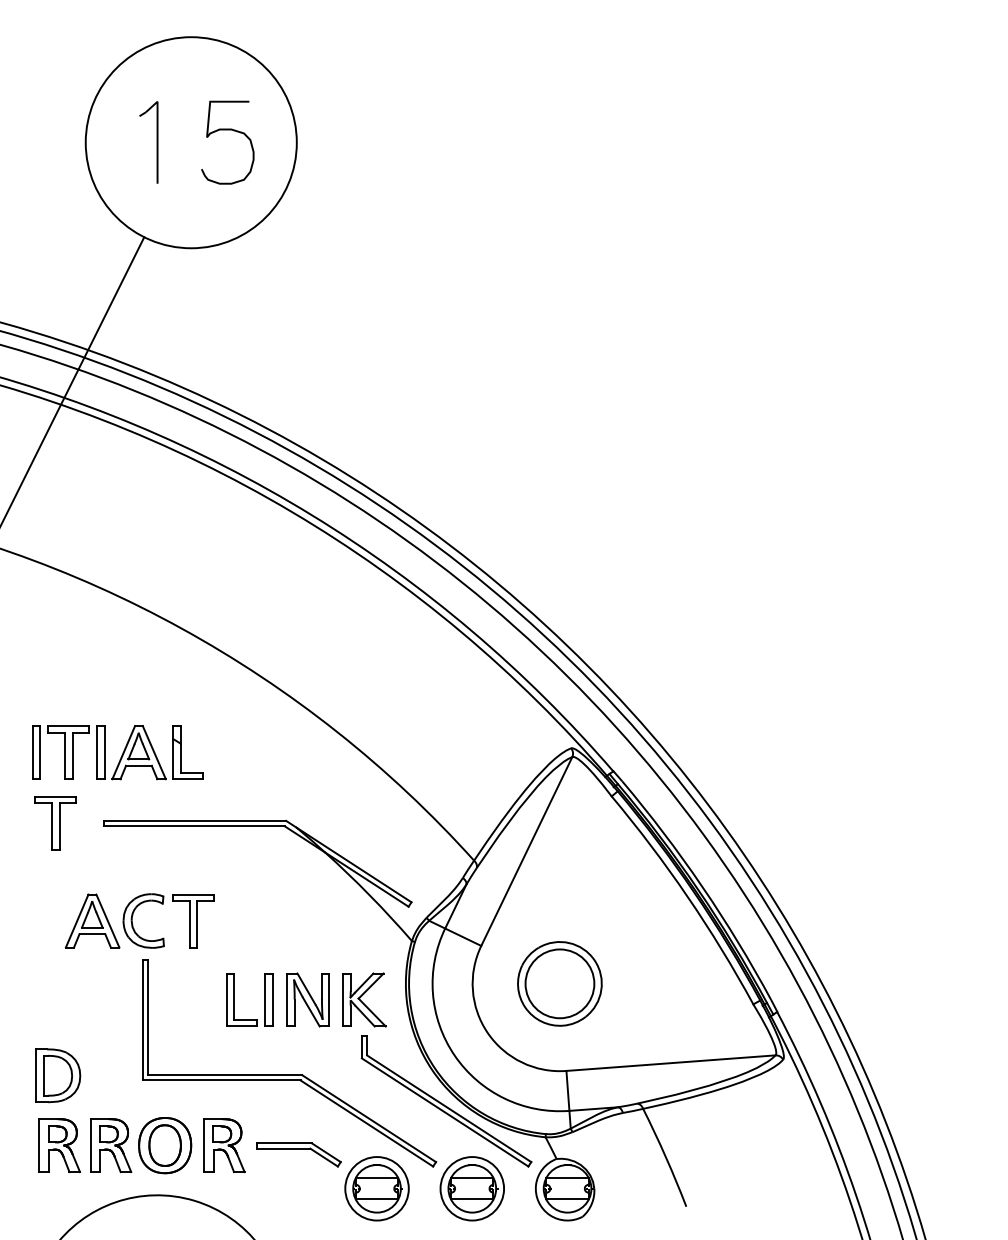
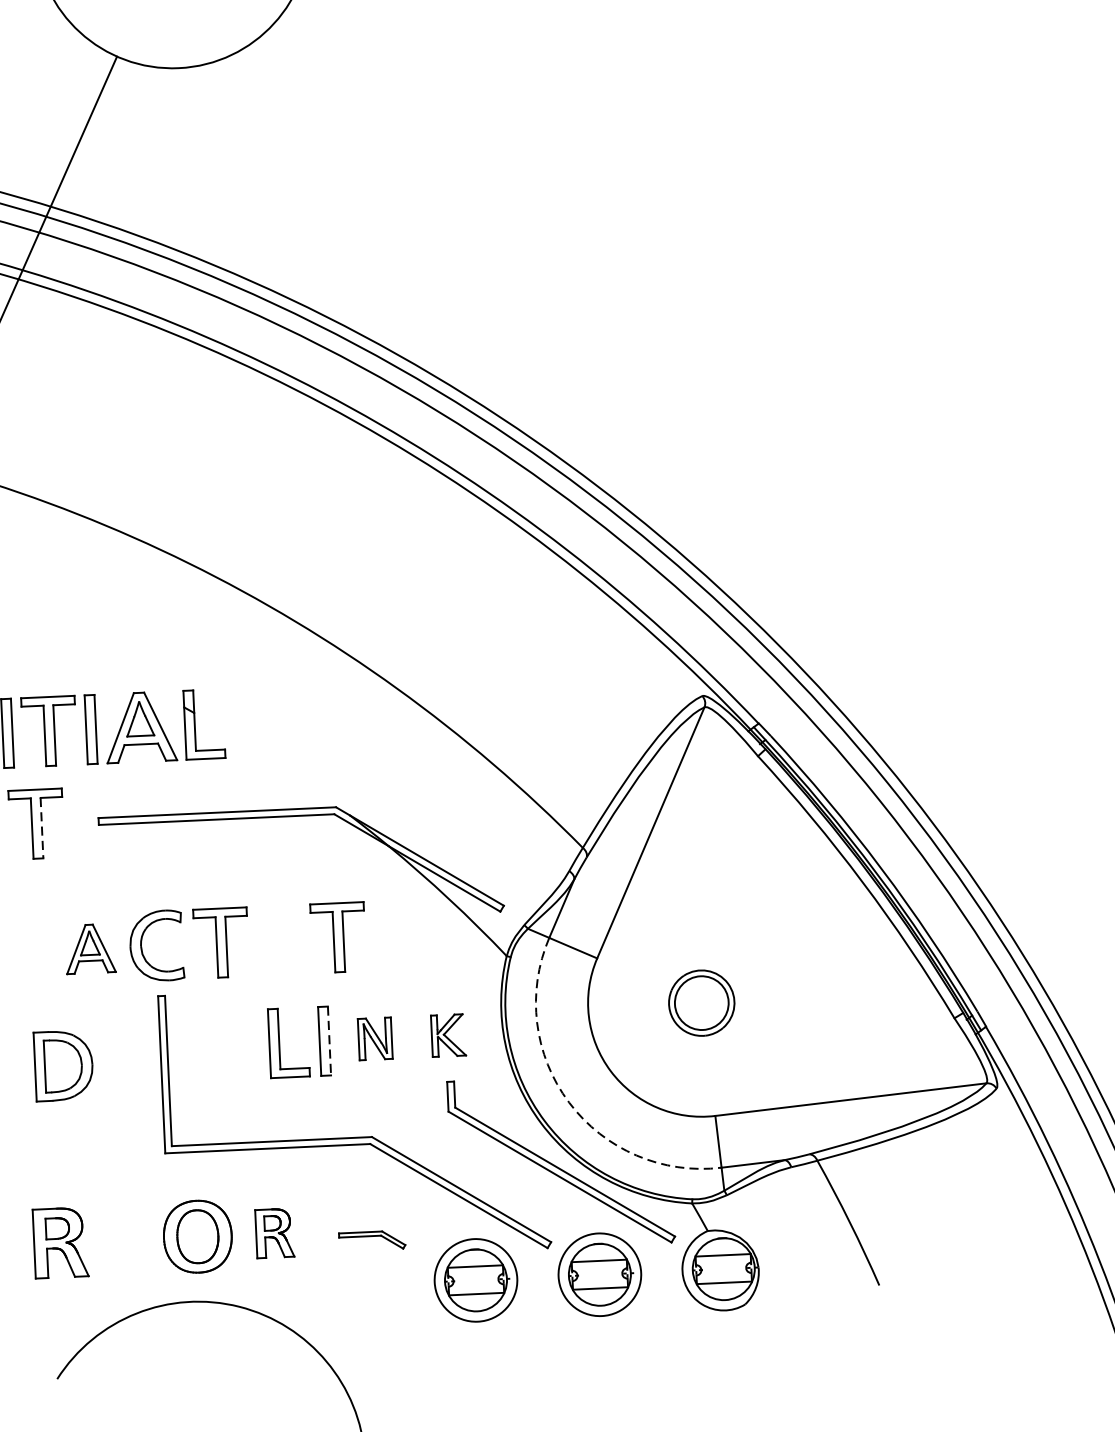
line: (59, 827) -> (41, 829), solid -> dashed
part: (92, 920) -> (90, 948), size x0.7
part: (283, 921) -> (338, 938), added
part: (559, 983) -> (701, 1002), size x0.6
part: (307, 999) -> (374, 1038), size x0.6
part: (364, 999) -> (448, 1034), size x0.6
line: (272, 1000) -> (328, 1041), solid -> dashed
arc: (454, 1055) -> (568, 1102), solid -> dashed
part: (58, 1075) -> (64, 1065), moved
part: (111, 1145) -> (128, 1239), removed
part: (224, 1145) -> (275, 1233), size x0.7
part: (298, 1154) -> (371, 1240), size x0.6

